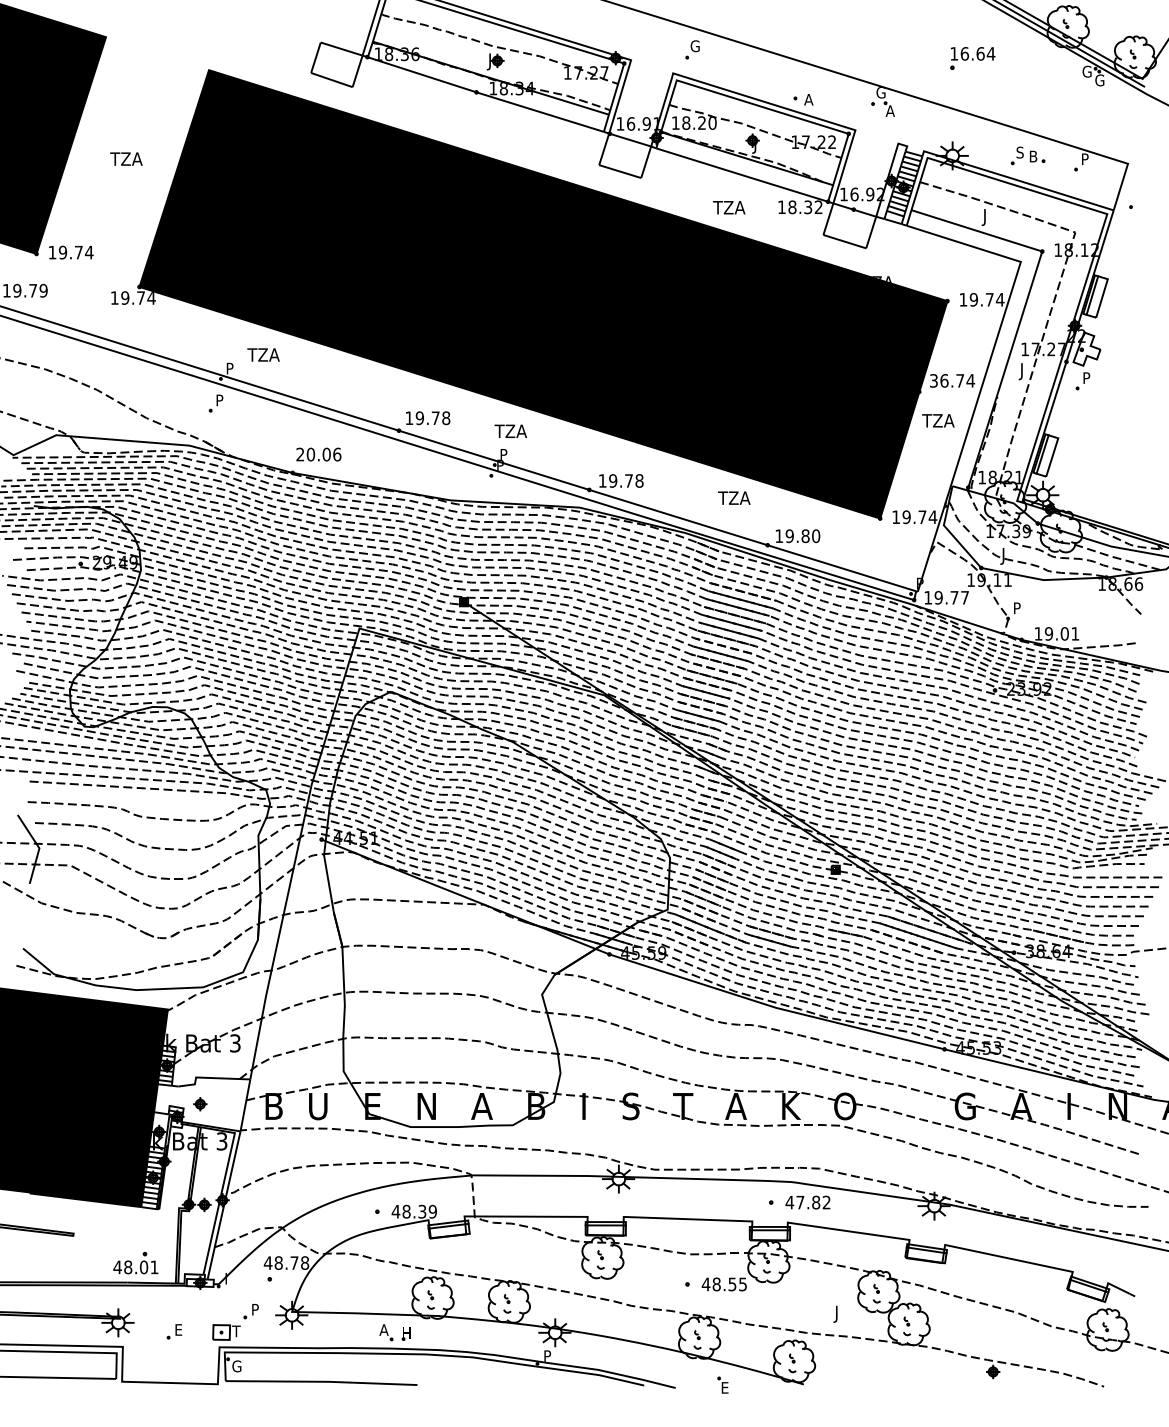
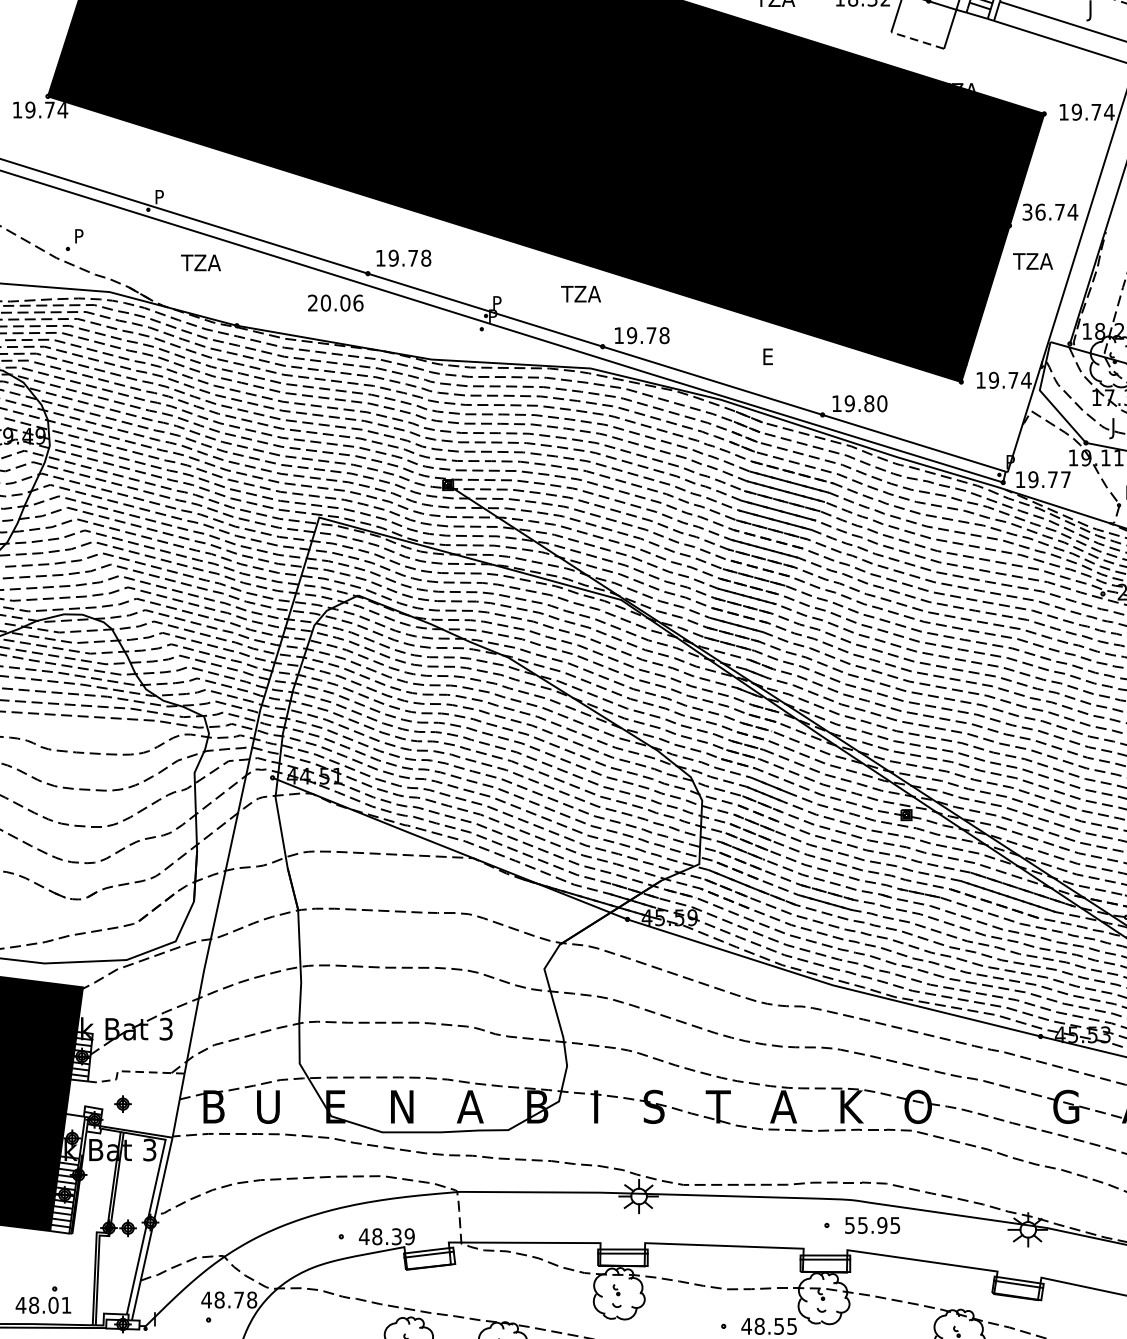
line: (844, 241) -> (917, 40), solid -> dashed
text: (263, 354) -> (200, 262), moved
part: (215, 403) -> (73, 240), moved
text: (510, 430) -> (580, 293), moved
text: (318, 454) -> (335, 302), moved
text: (734, 497) -> (781, 356), TZA -> E
line: (209, 1077) -> (134, 1071), solid -> dashed
text: (807, 1202) -> (871, 1225), 47.82 -> 55.95

